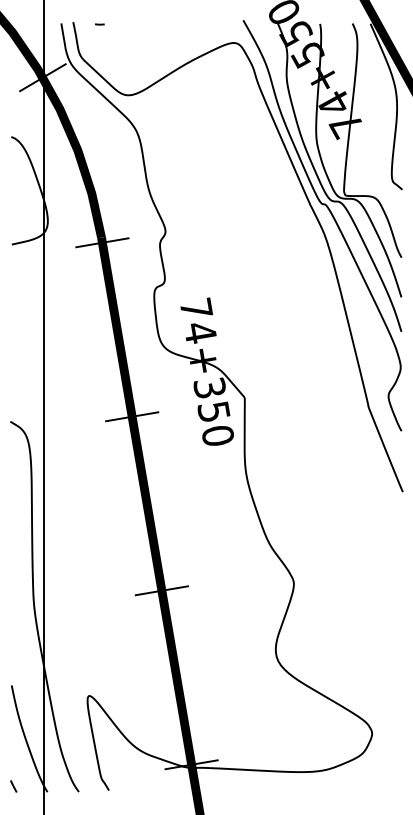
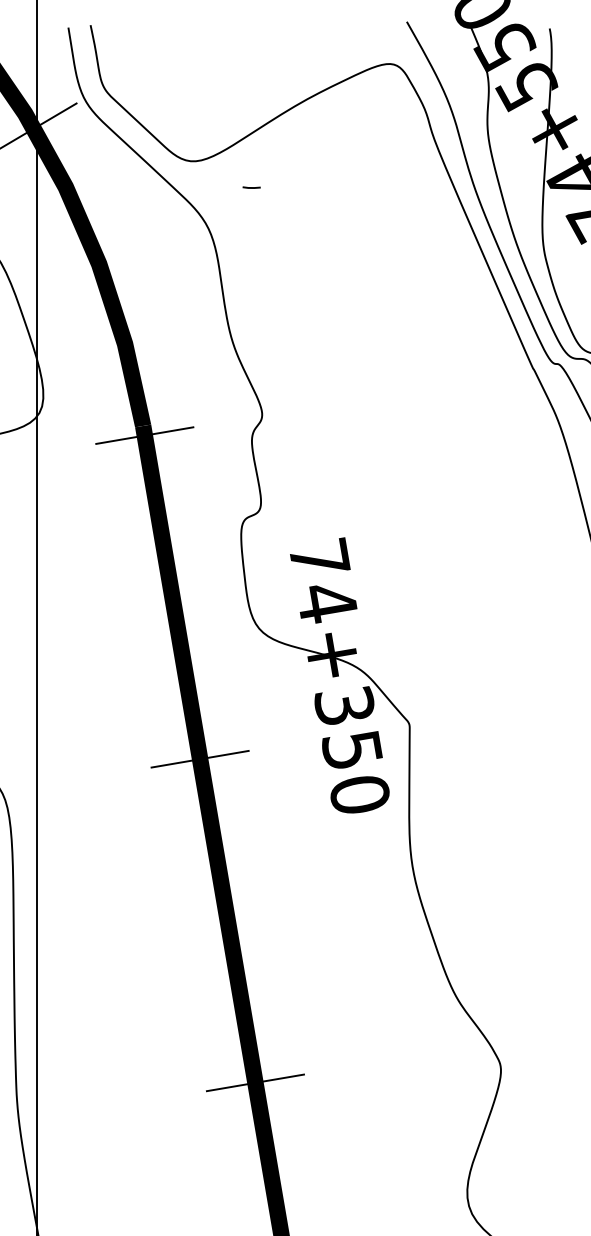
line: (99, 24) -> (250, 187), moved

